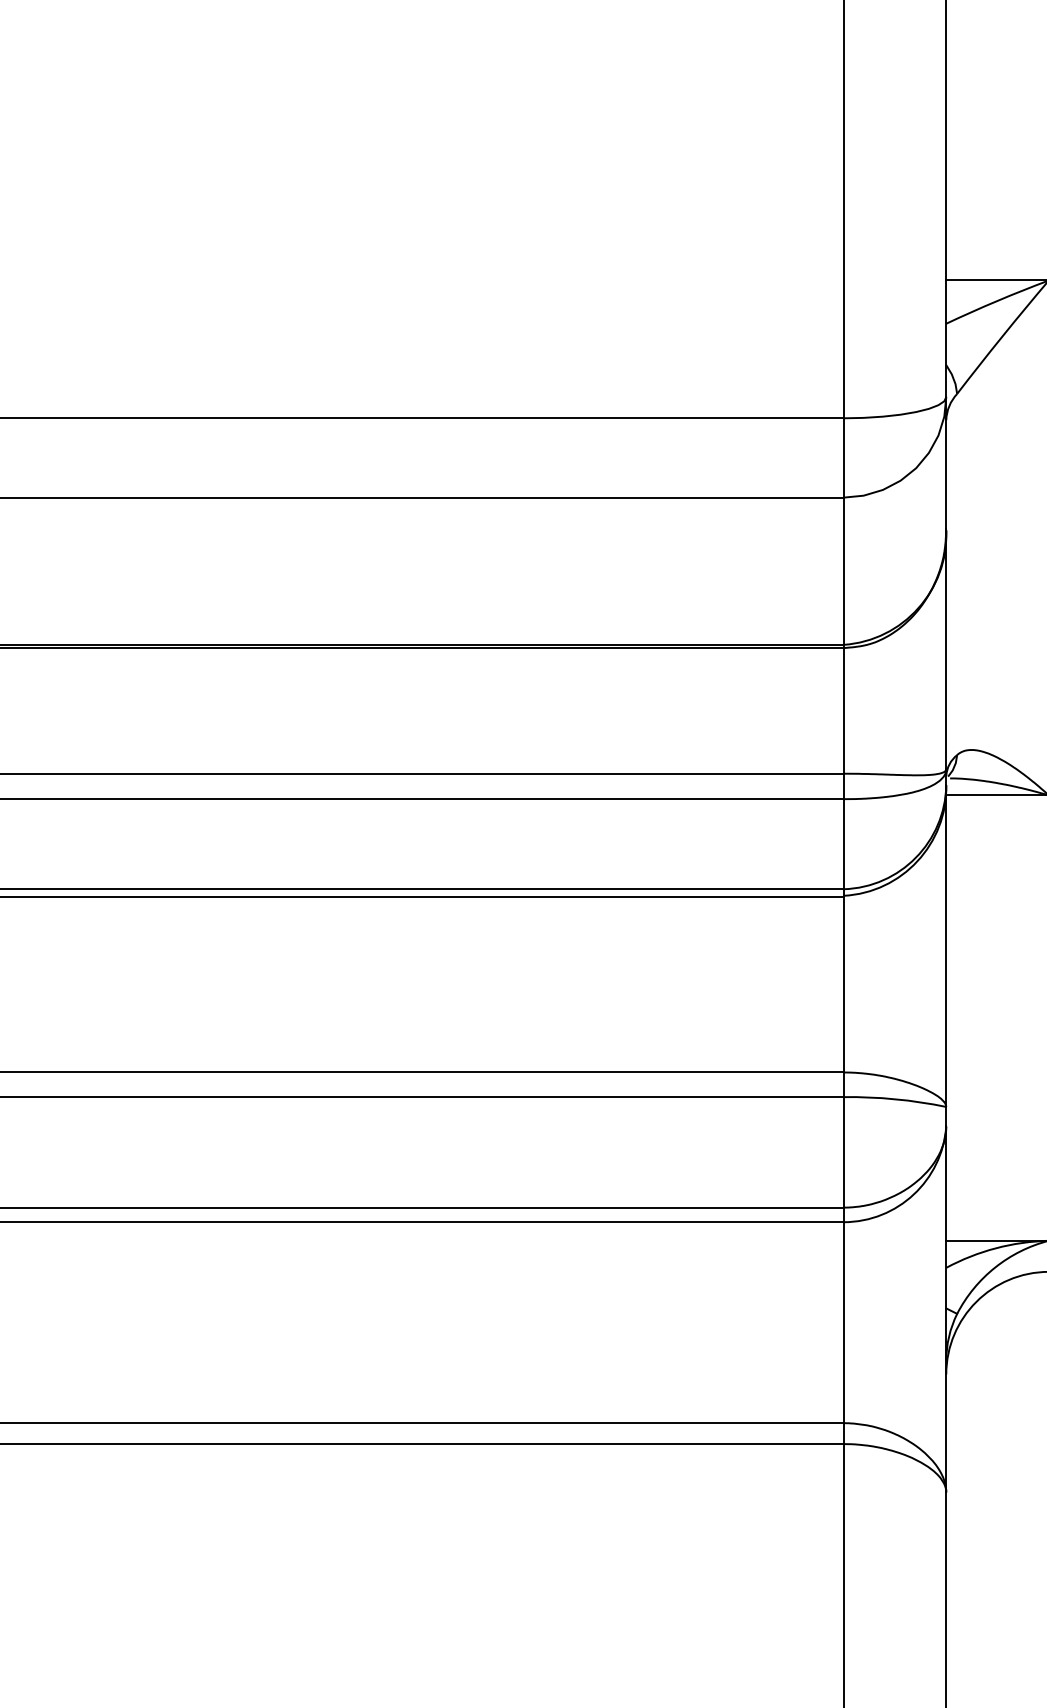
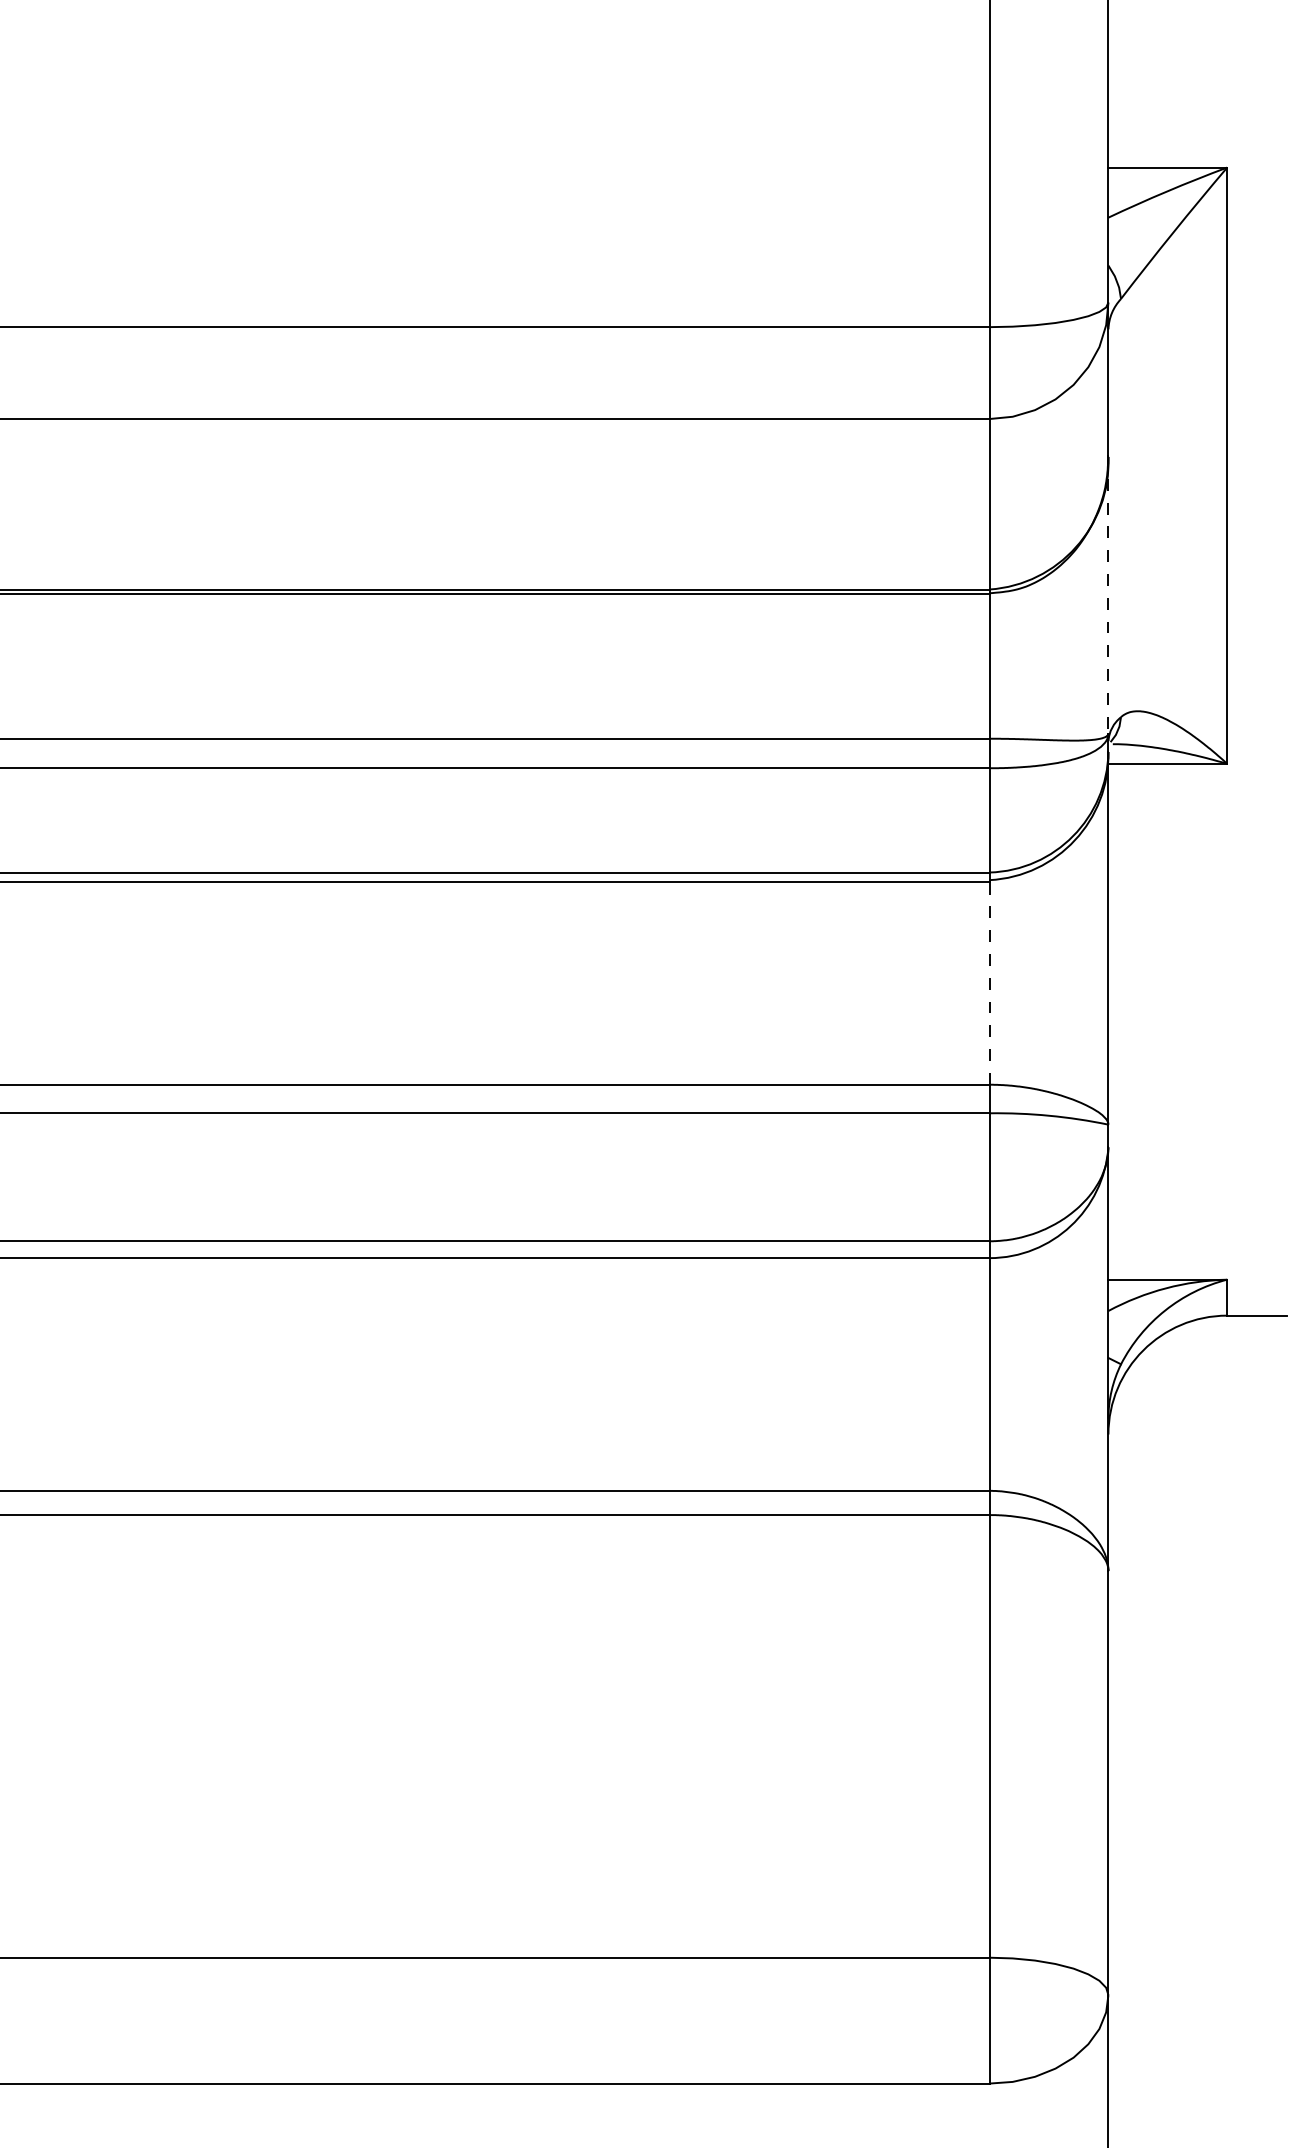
line: (946, 649) -> (1108, 594), solid -> dashed
line: (843, 984) -> (989, 982), solid -> dashed

